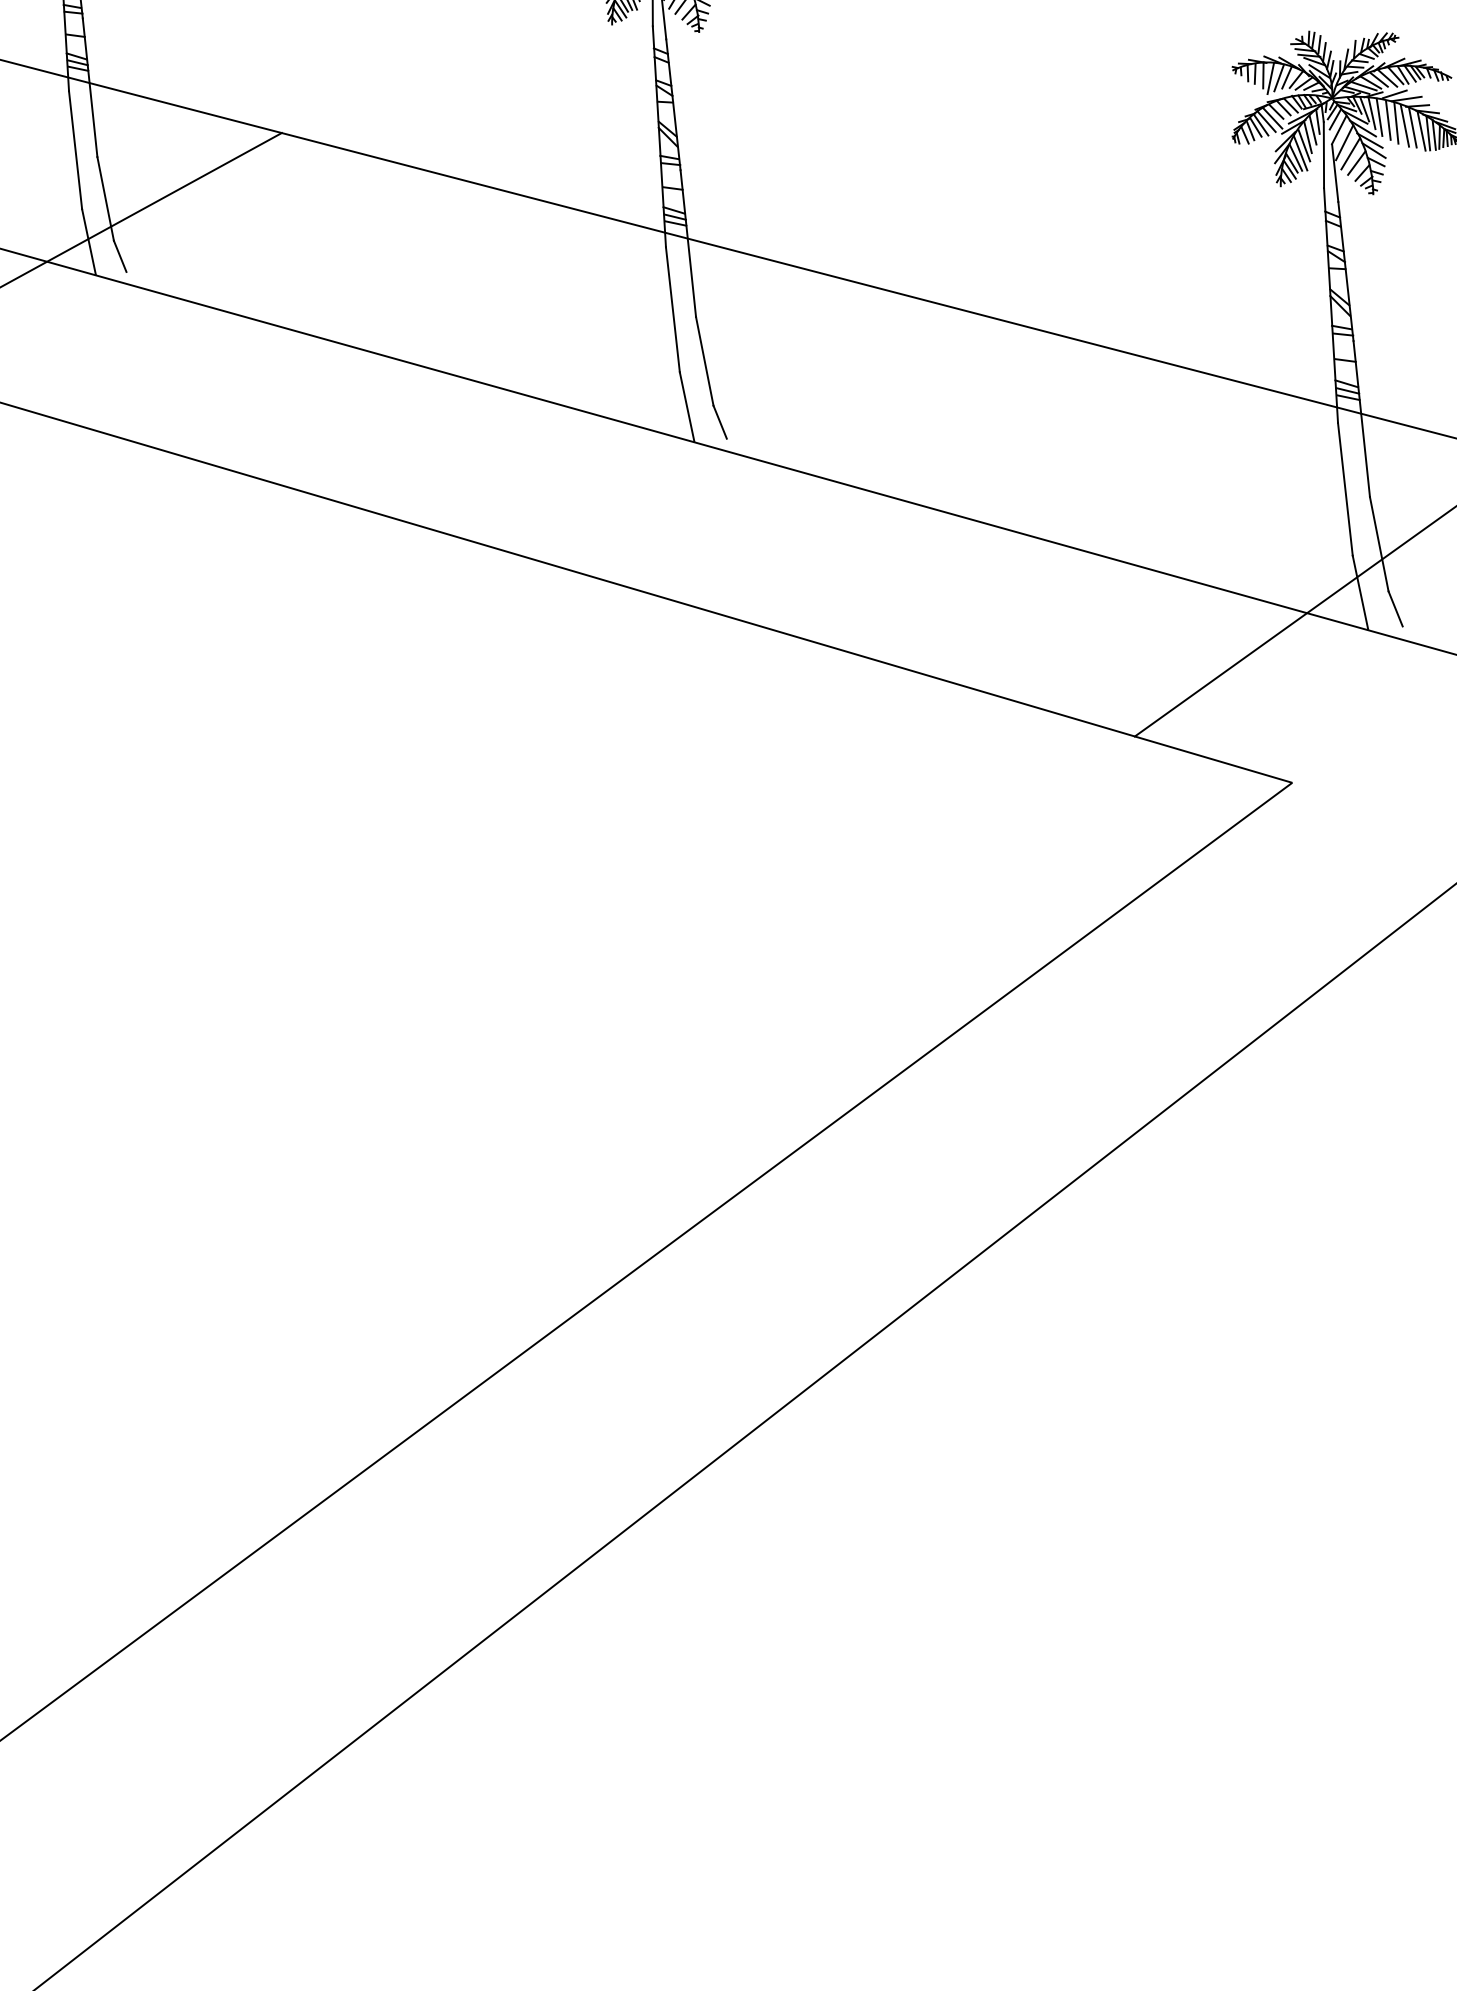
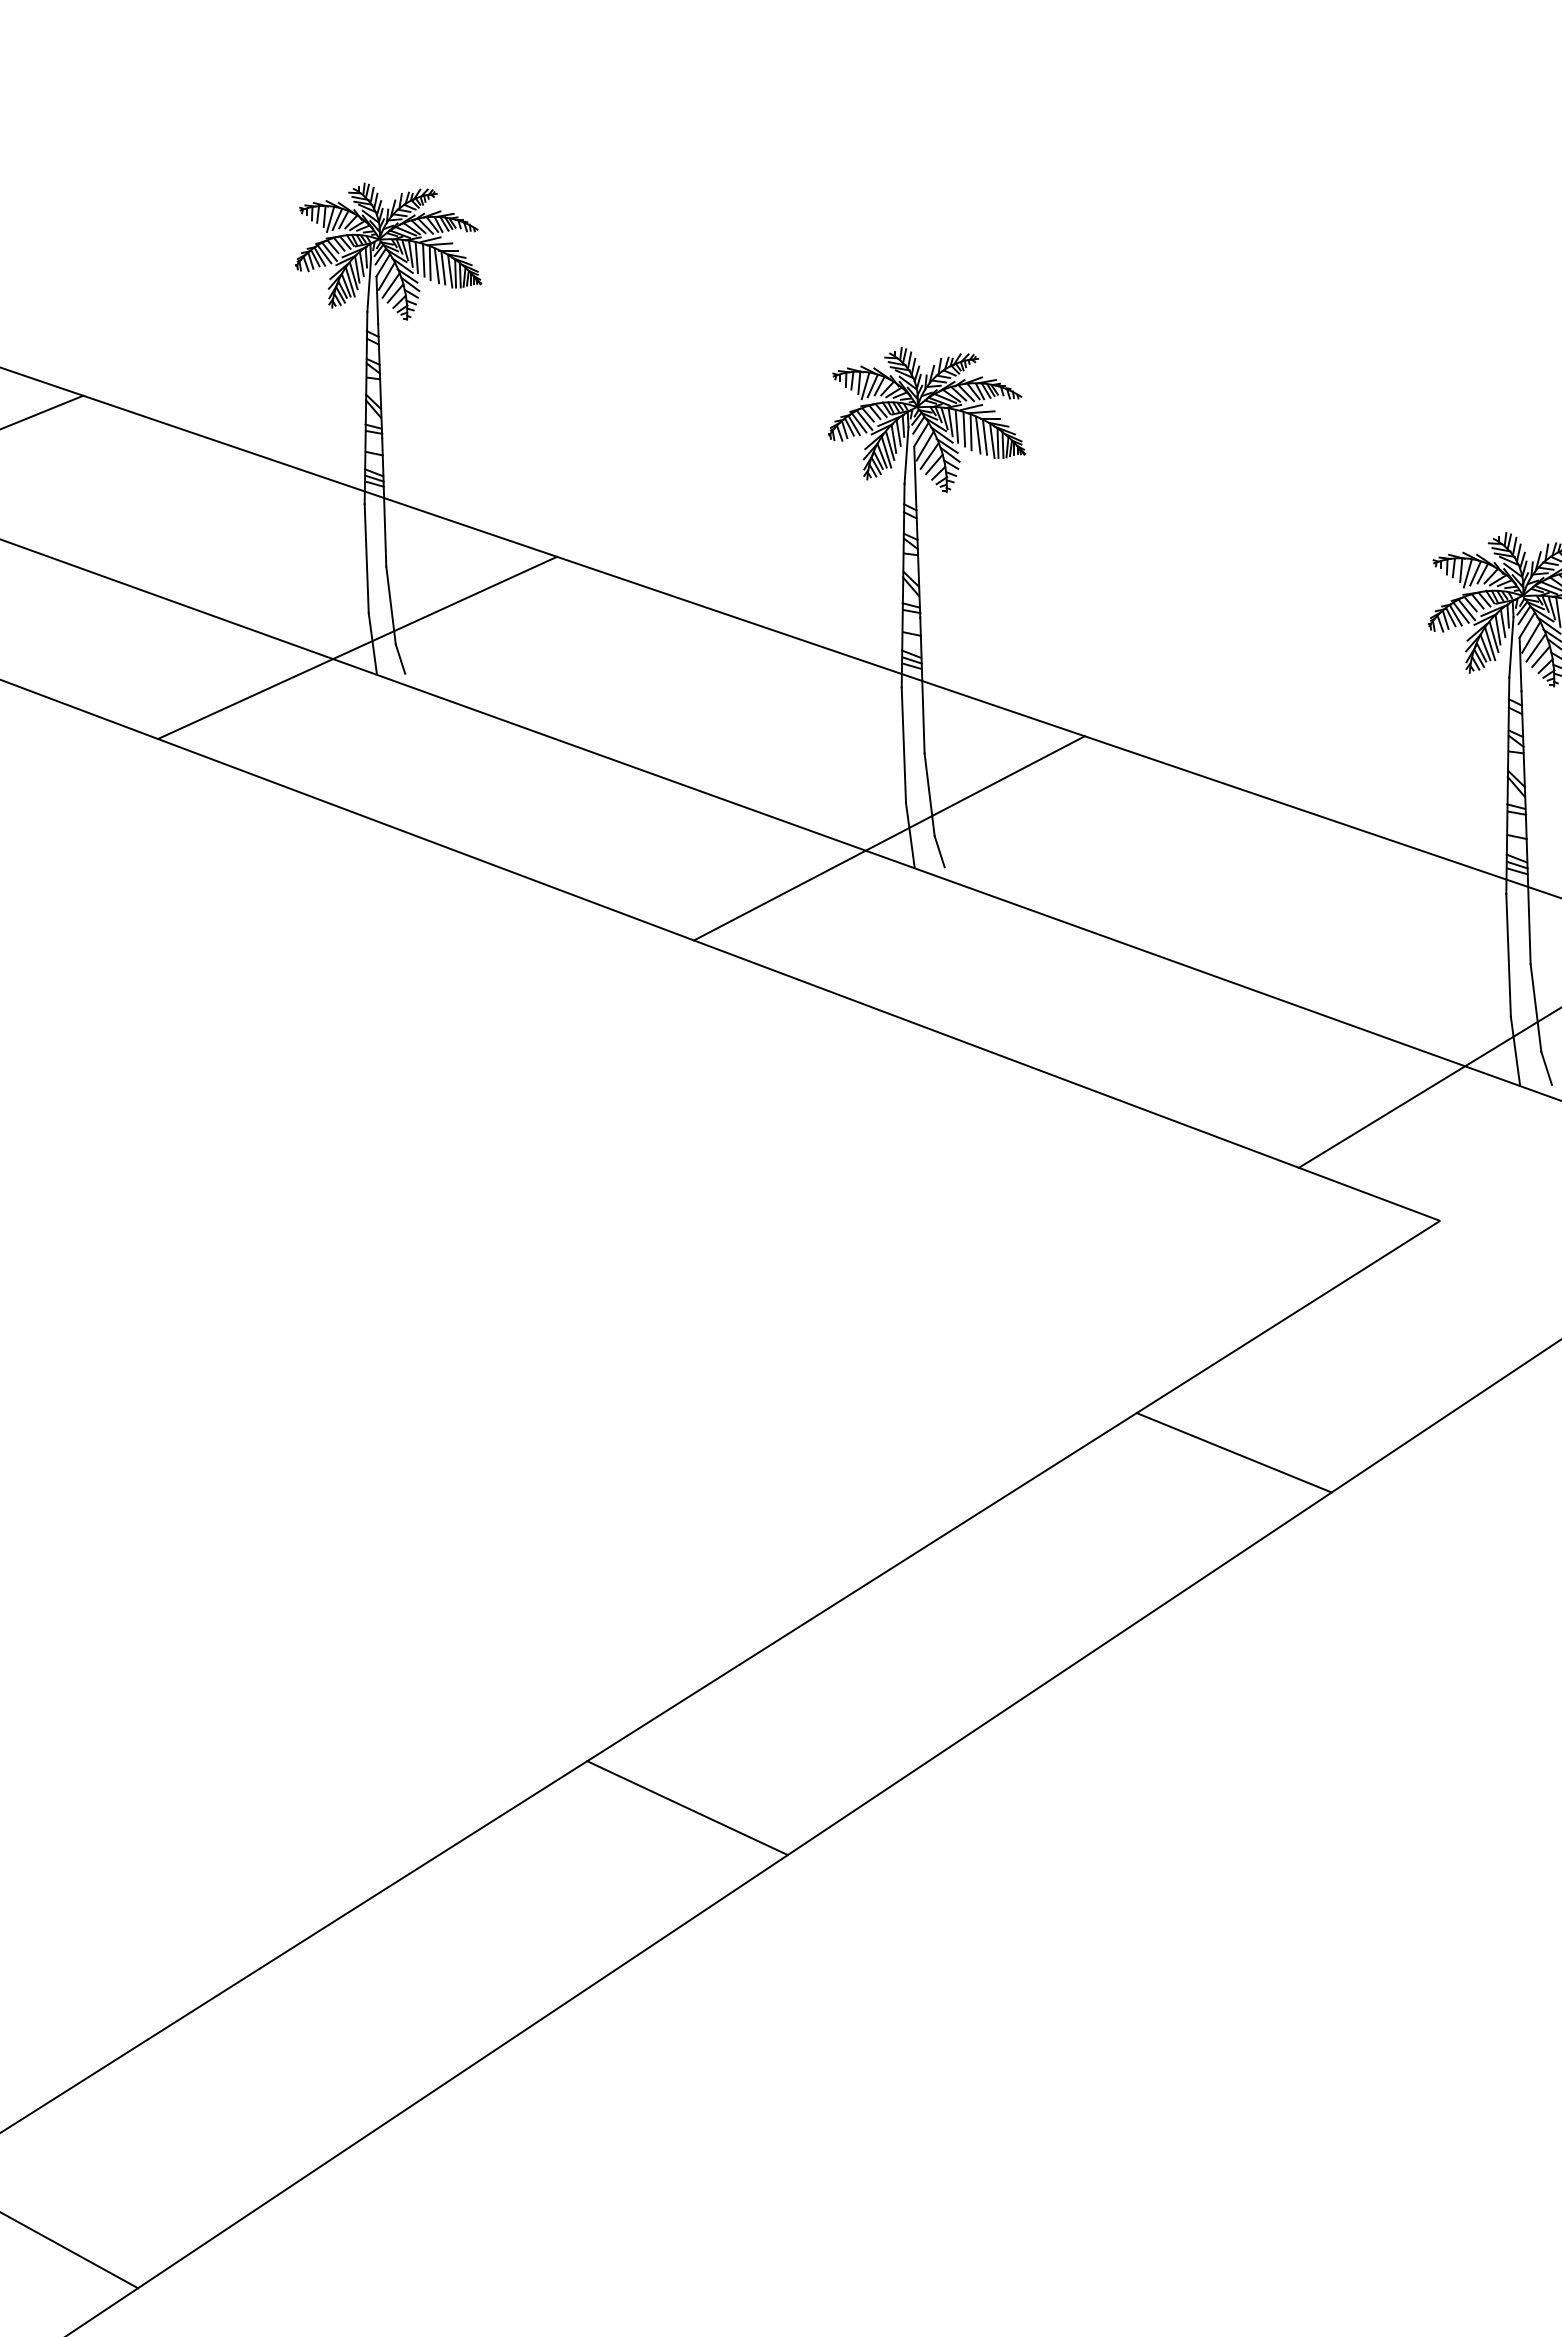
line: (663, 412) -> (888, 838), added
line: (1086, 1050) -> (1233, 1452), added
line: (522, 1479) -> (687, 1808), added

